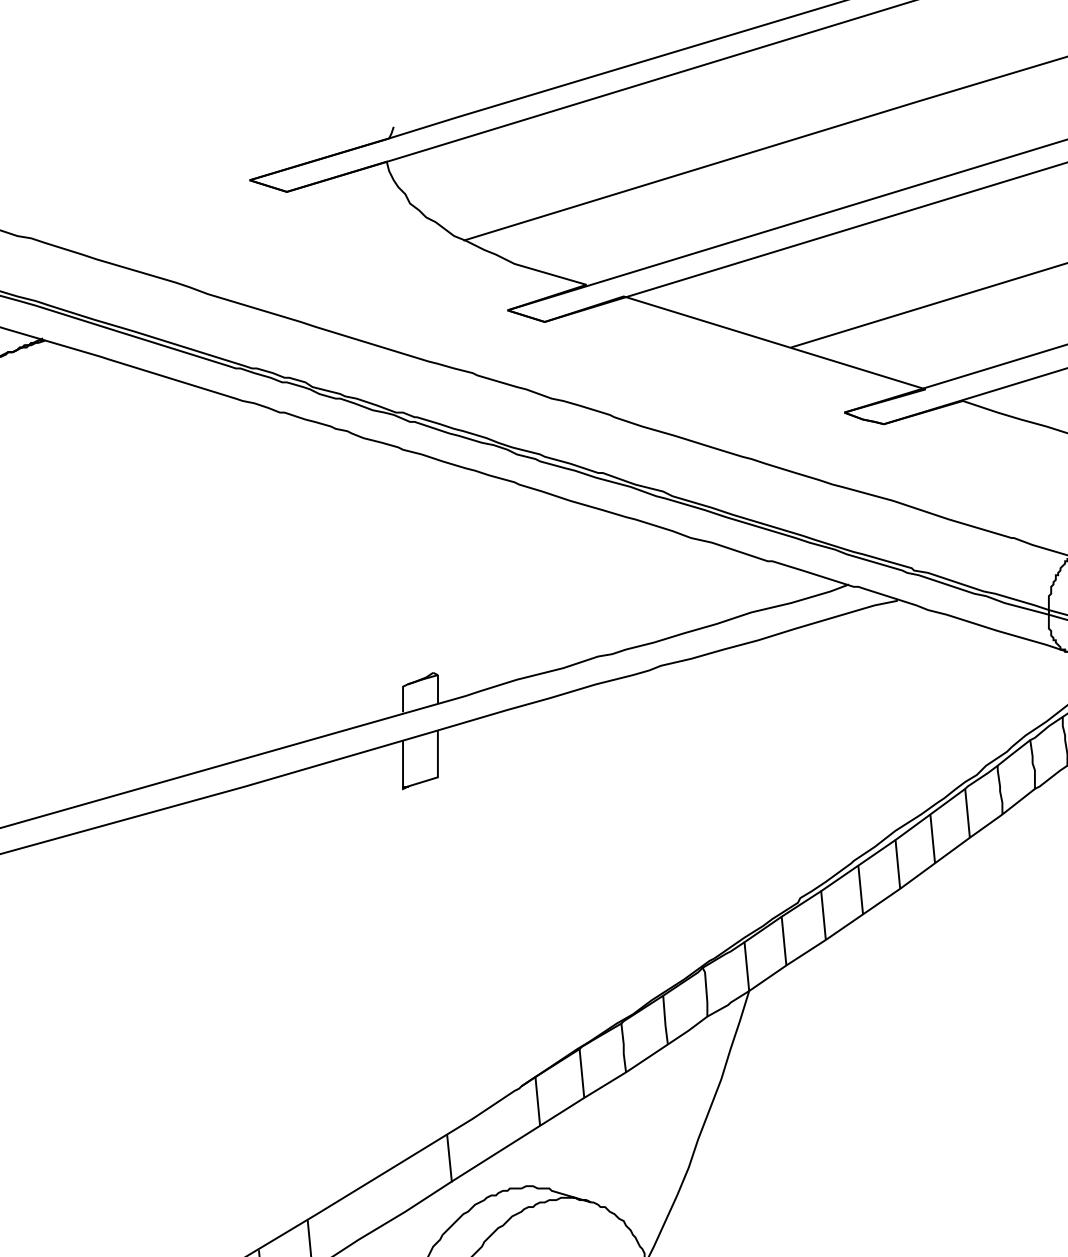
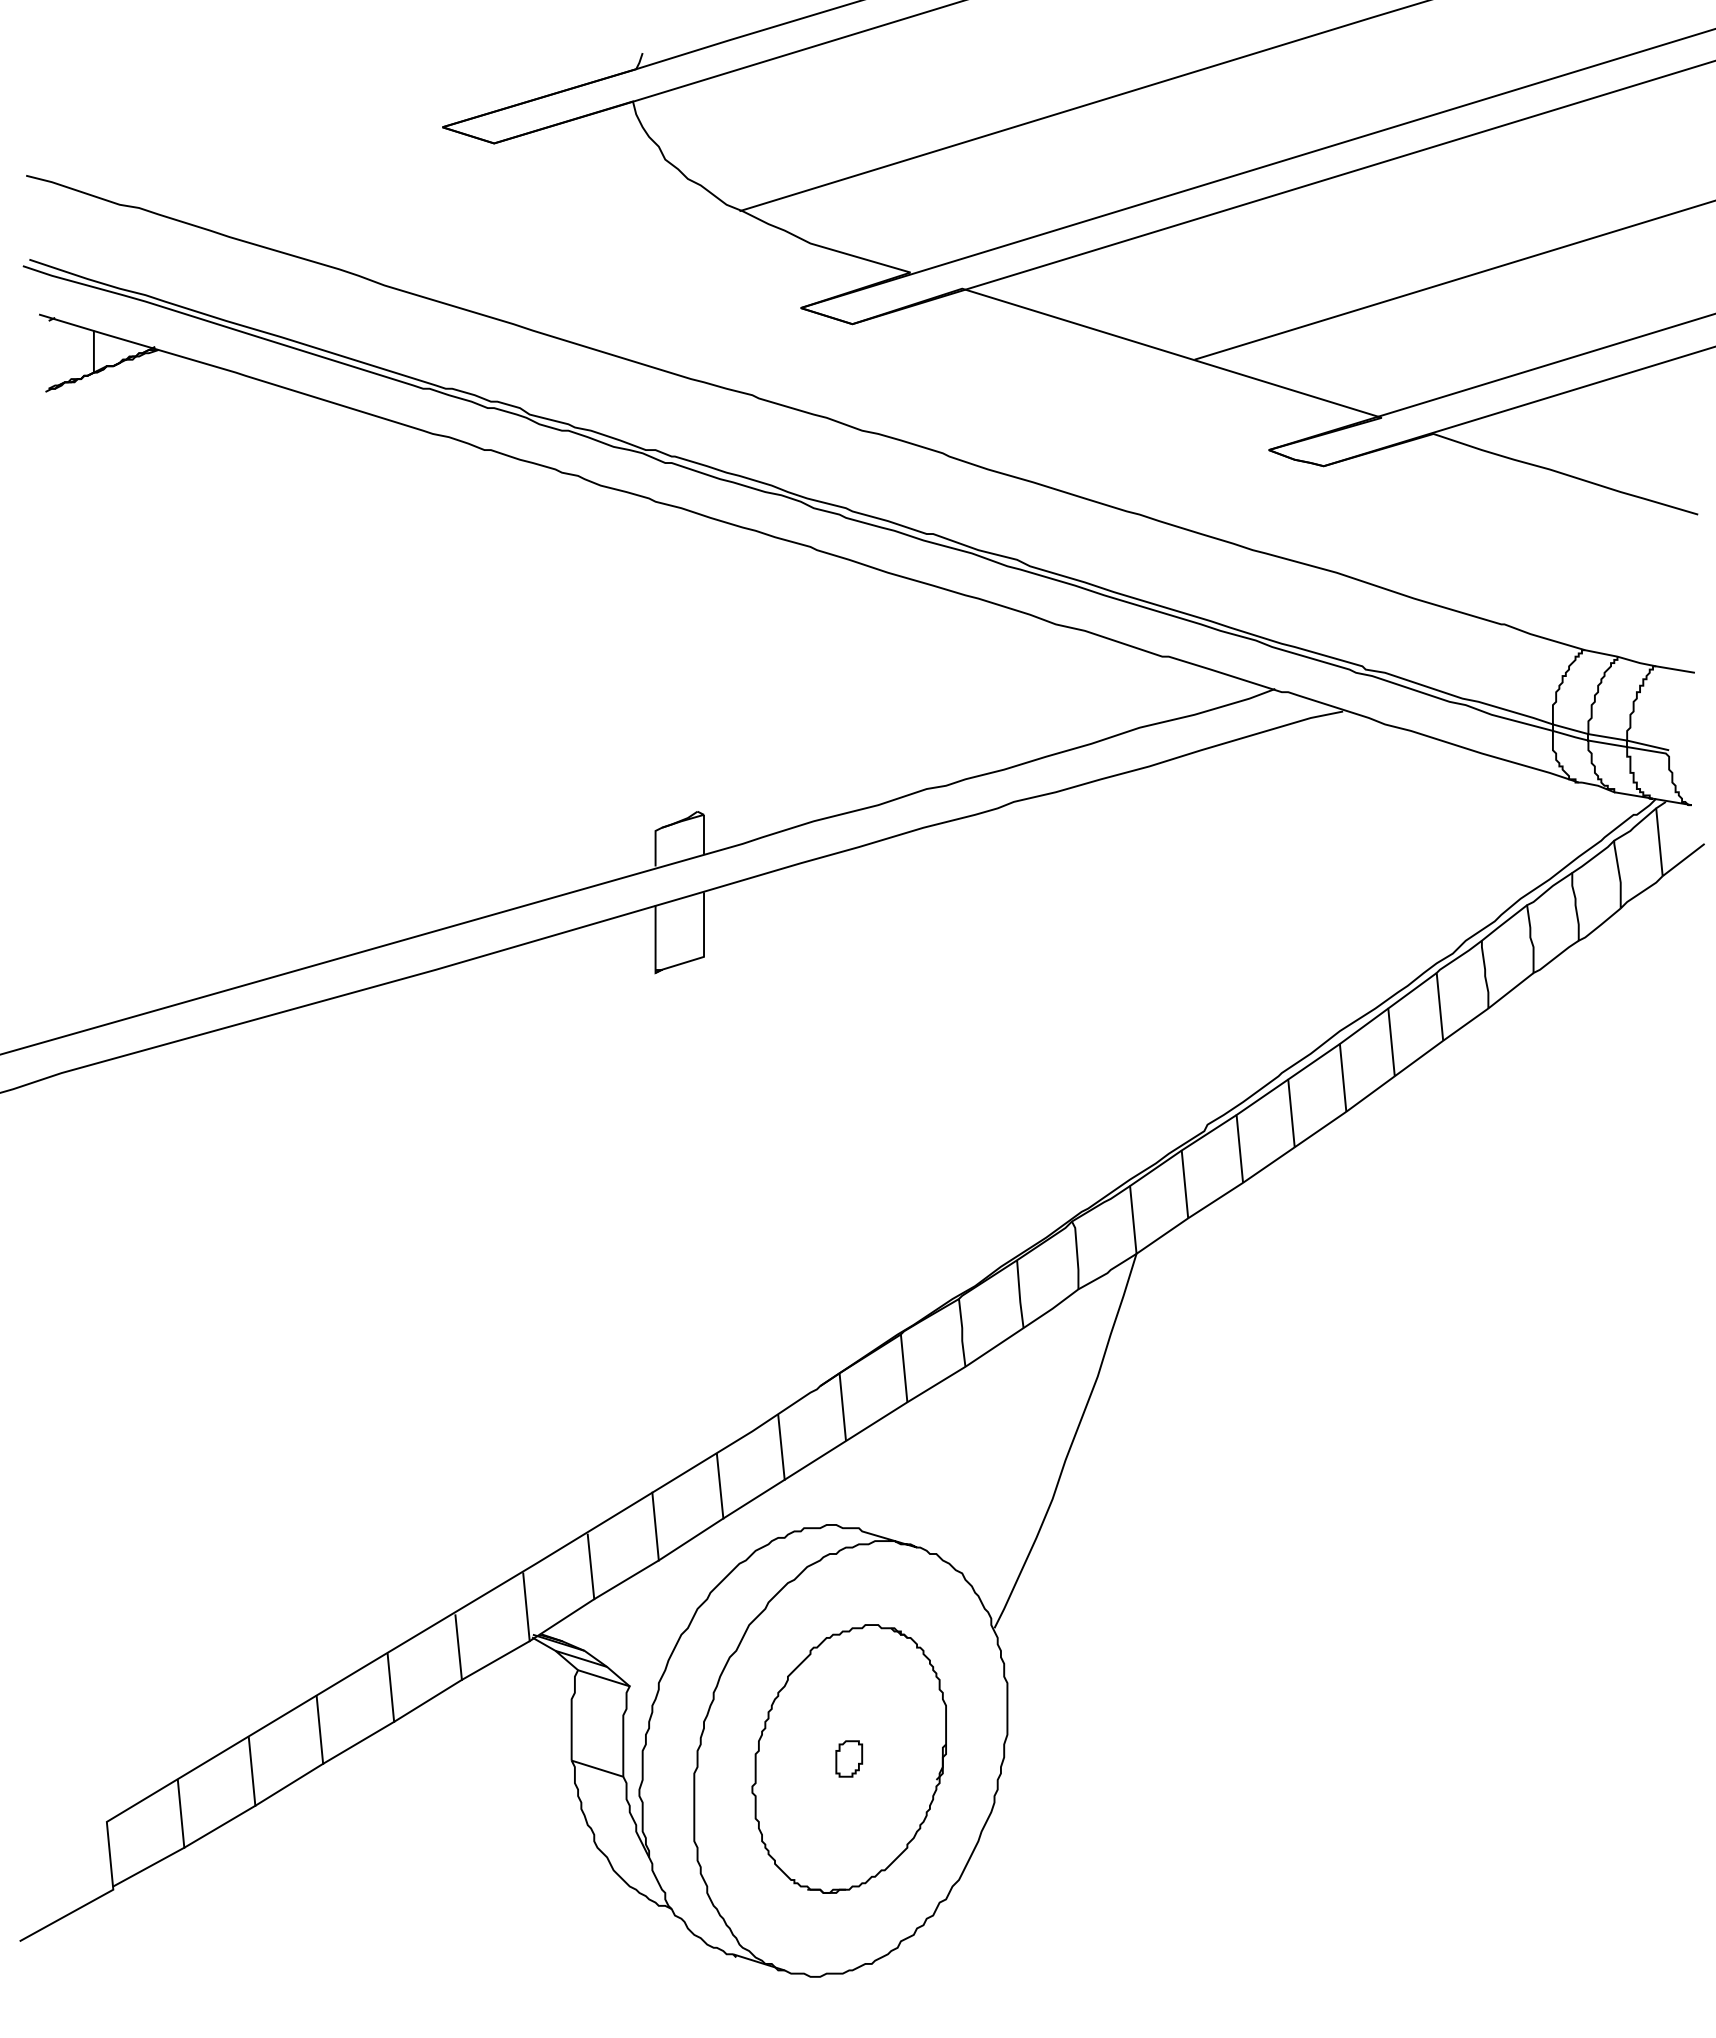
line: (493, 1130) -> (781, 1447), added
line: (402, 1187) -> (655, 1526), added
line: (356, 1216) -> (590, 1566), added

